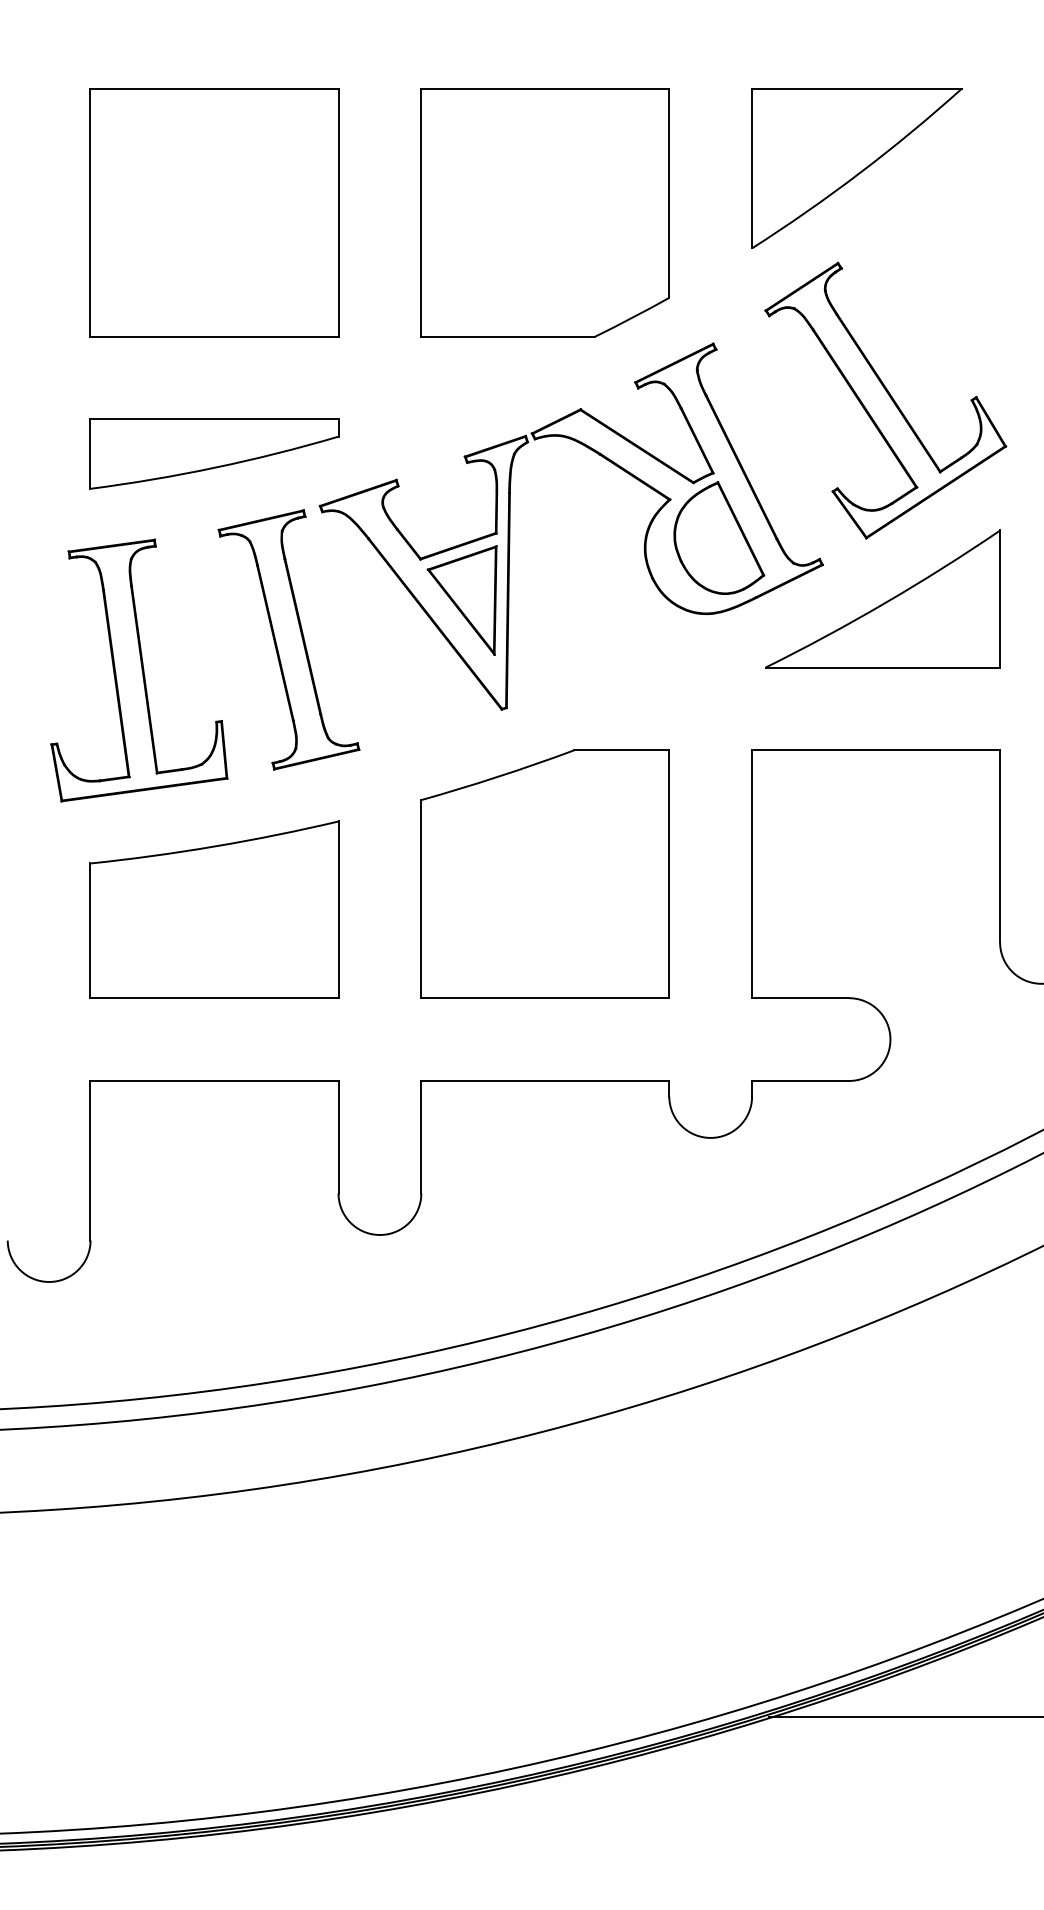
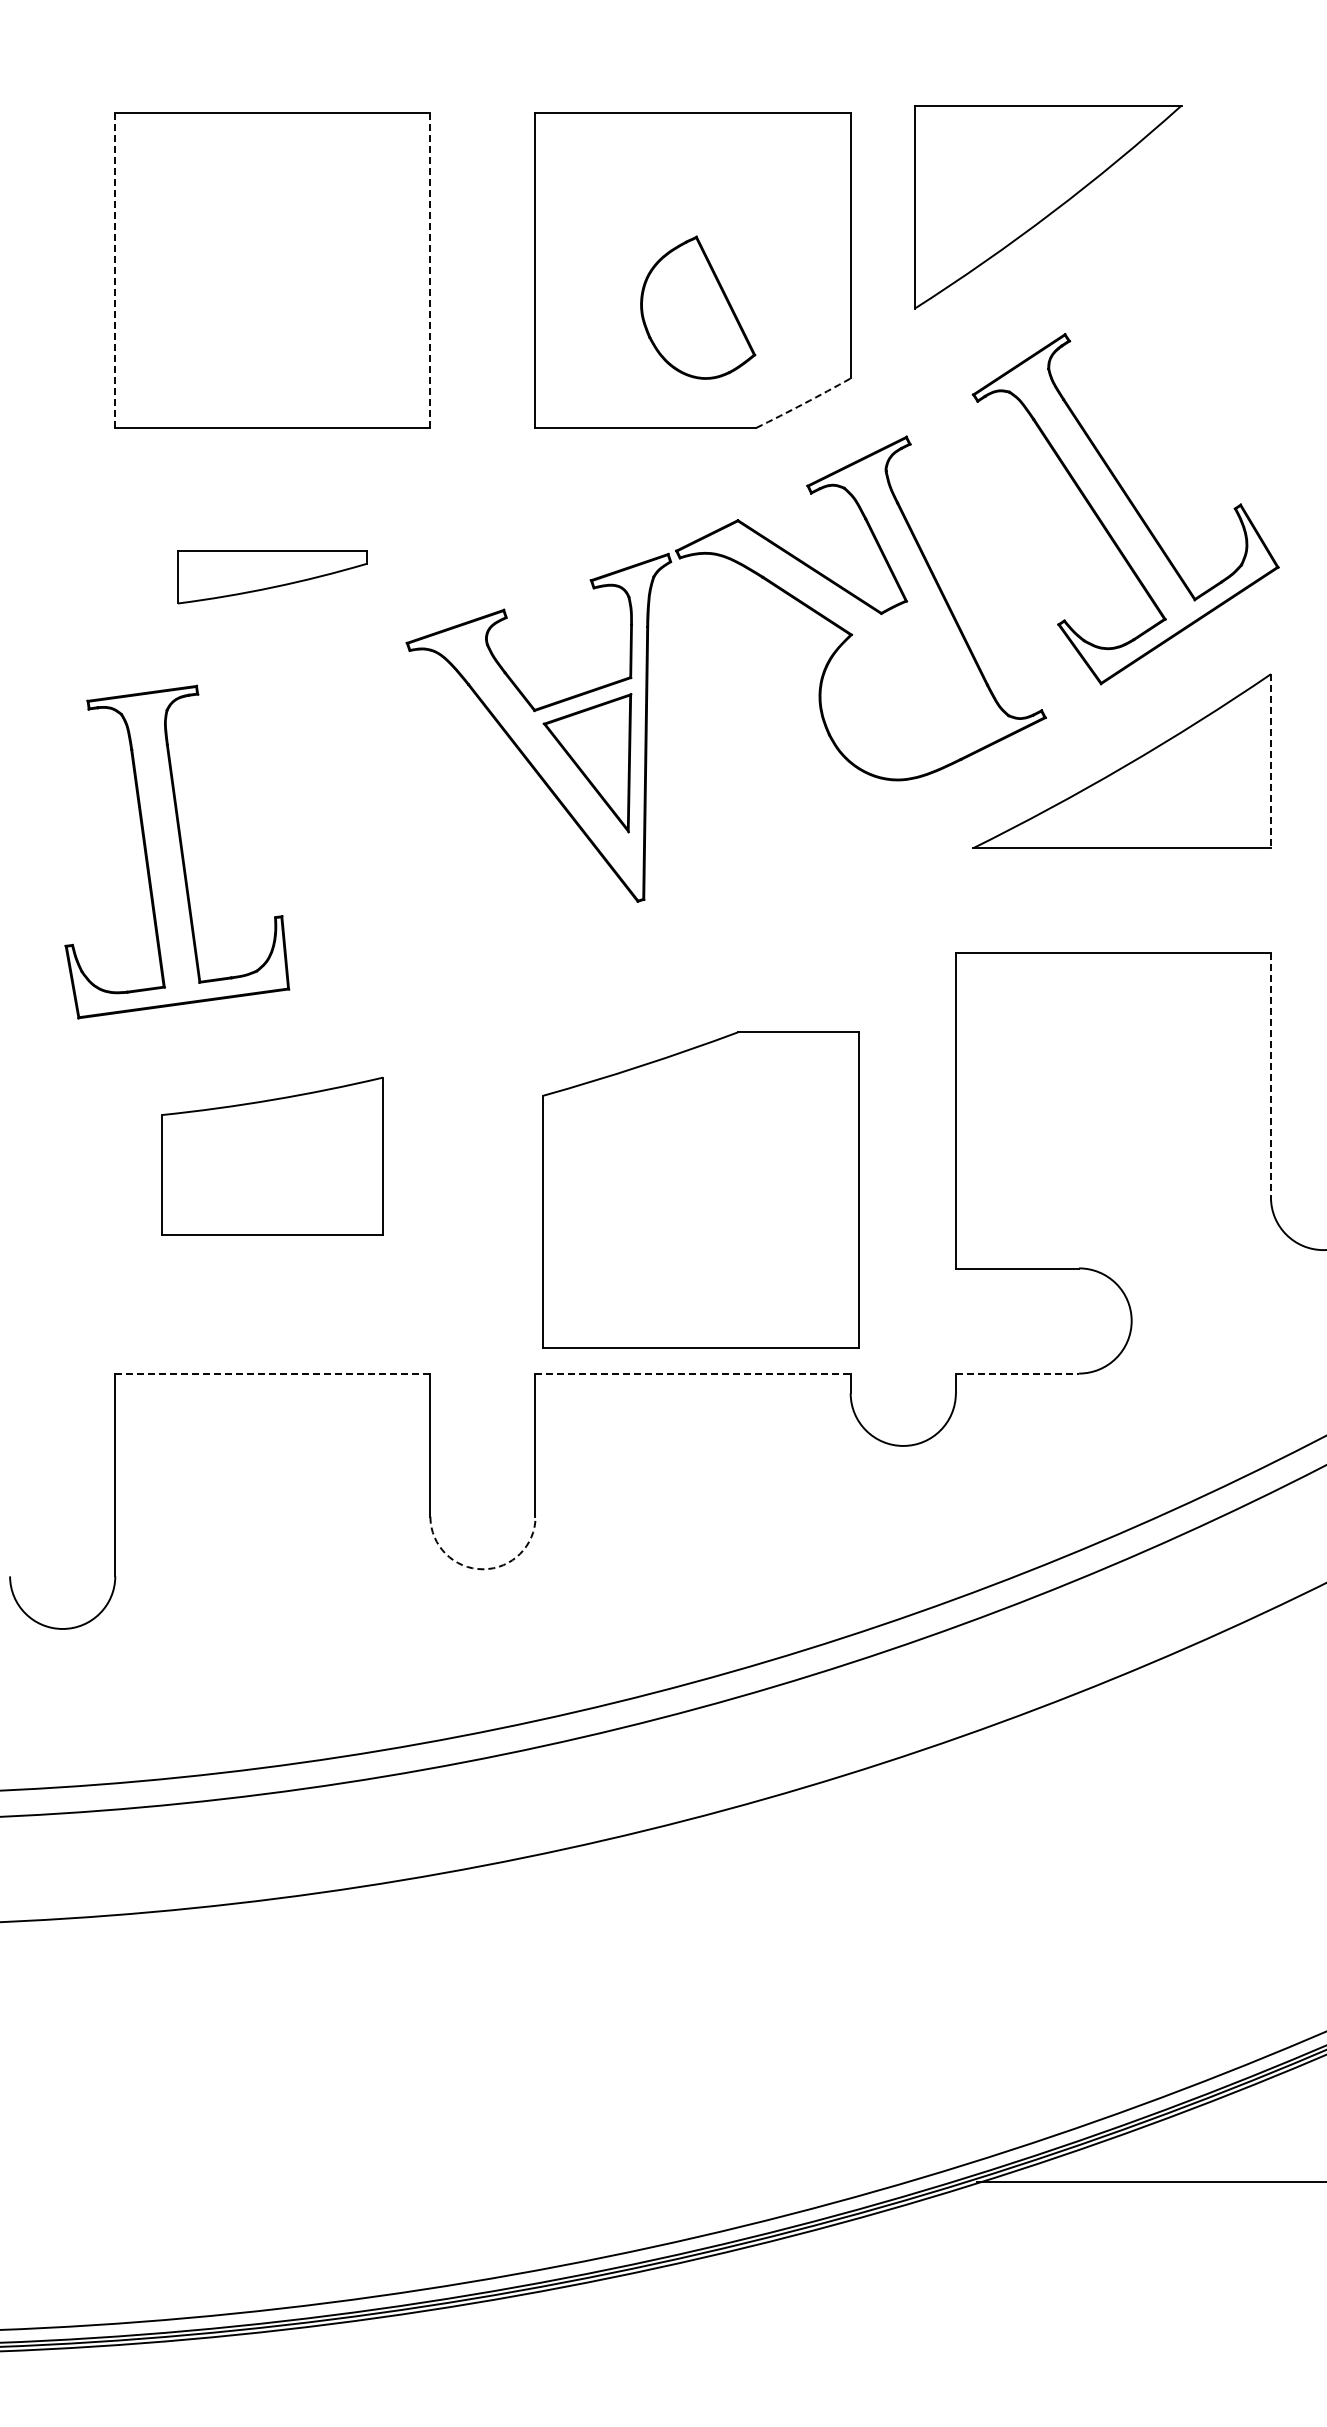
part: (857, 168) -> (1048, 207), moved
line: (90, 212) -> (115, 270), solid -> dashed
line: (338, 212) -> (430, 270), solid -> dashed
arc: (632, 317) -> (803, 403), solid -> dashed
part: (214, 453) -> (272, 576), size x0.6
part: (719, 537) -> (698, 307), moved
line: (1000, 599) -> (1271, 761), solid -> dashed
part: (289, 639) -> (367, 812), removed
line: (1000, 846) -> (1271, 1075), solid -> dashed
part: (544, 873) -> (700, 1189), moved
part: (214, 910) -> (272, 1156), size x0.7
line: (214, 1080) -> (272, 1373), solid -> dashed
line: (545, 1080) -> (693, 1373), solid -> dashed
line: (800, 1080) -> (1017, 1373), solid -> dashed
arc: (379, 1235) -> (482, 1569), solid -> dashed

